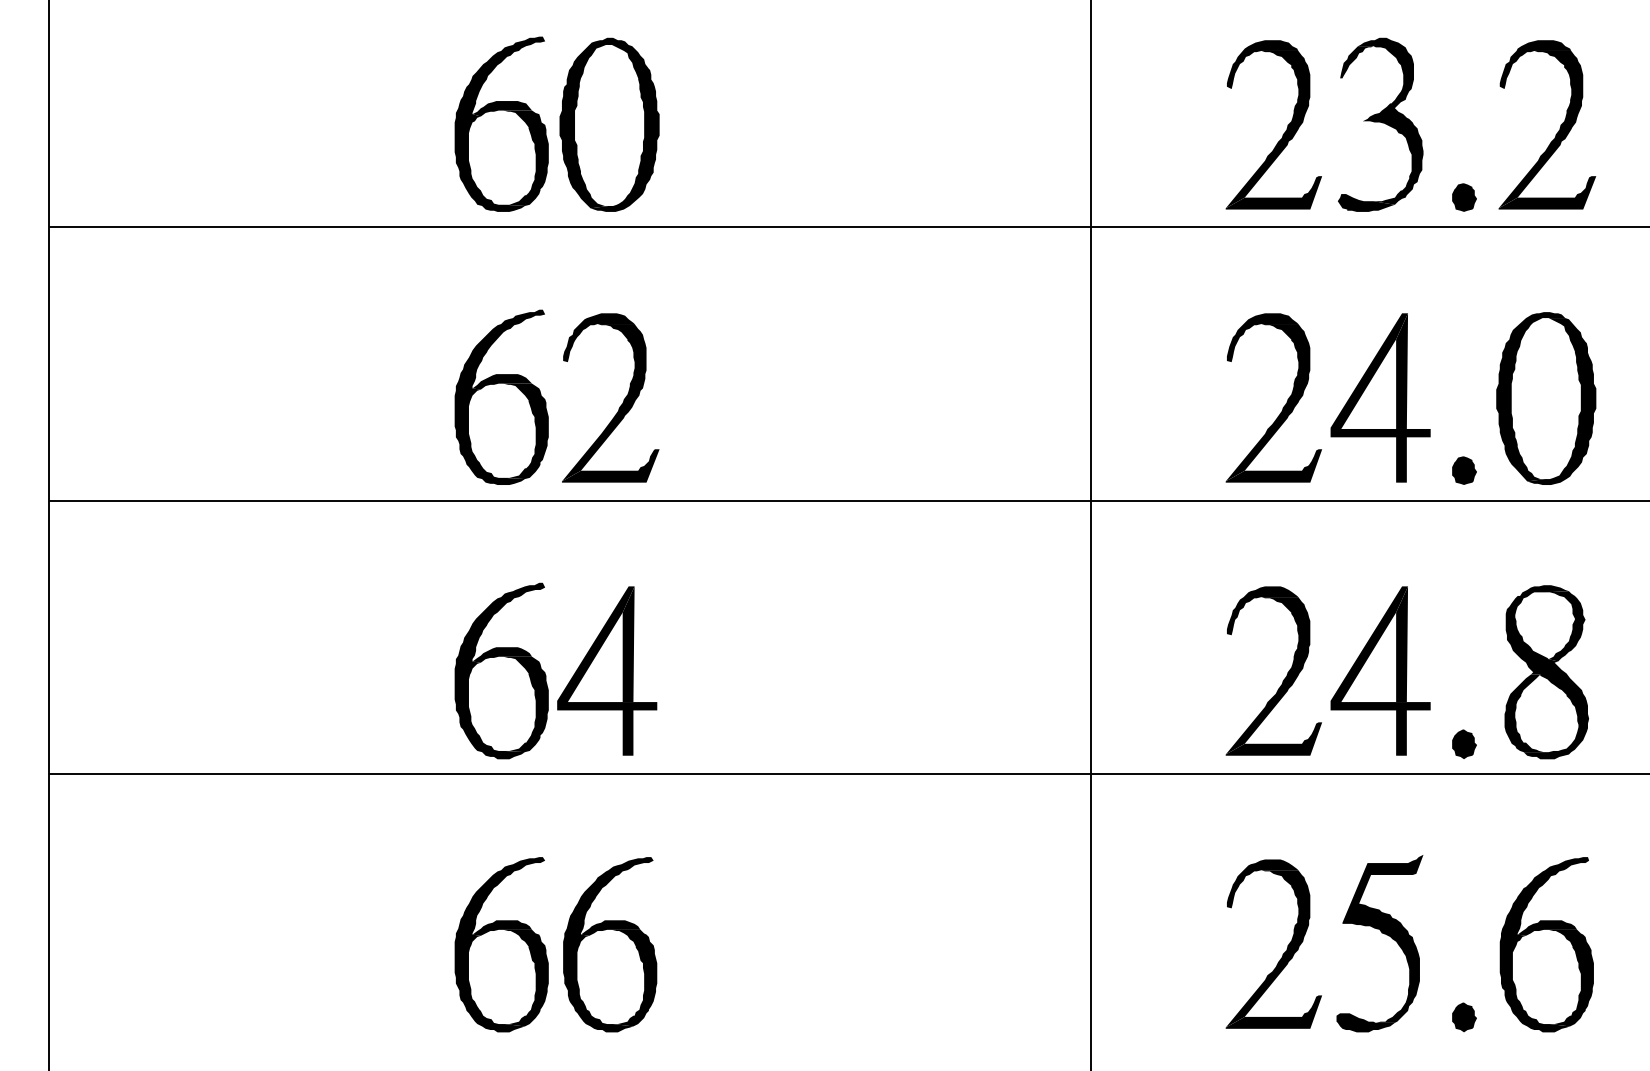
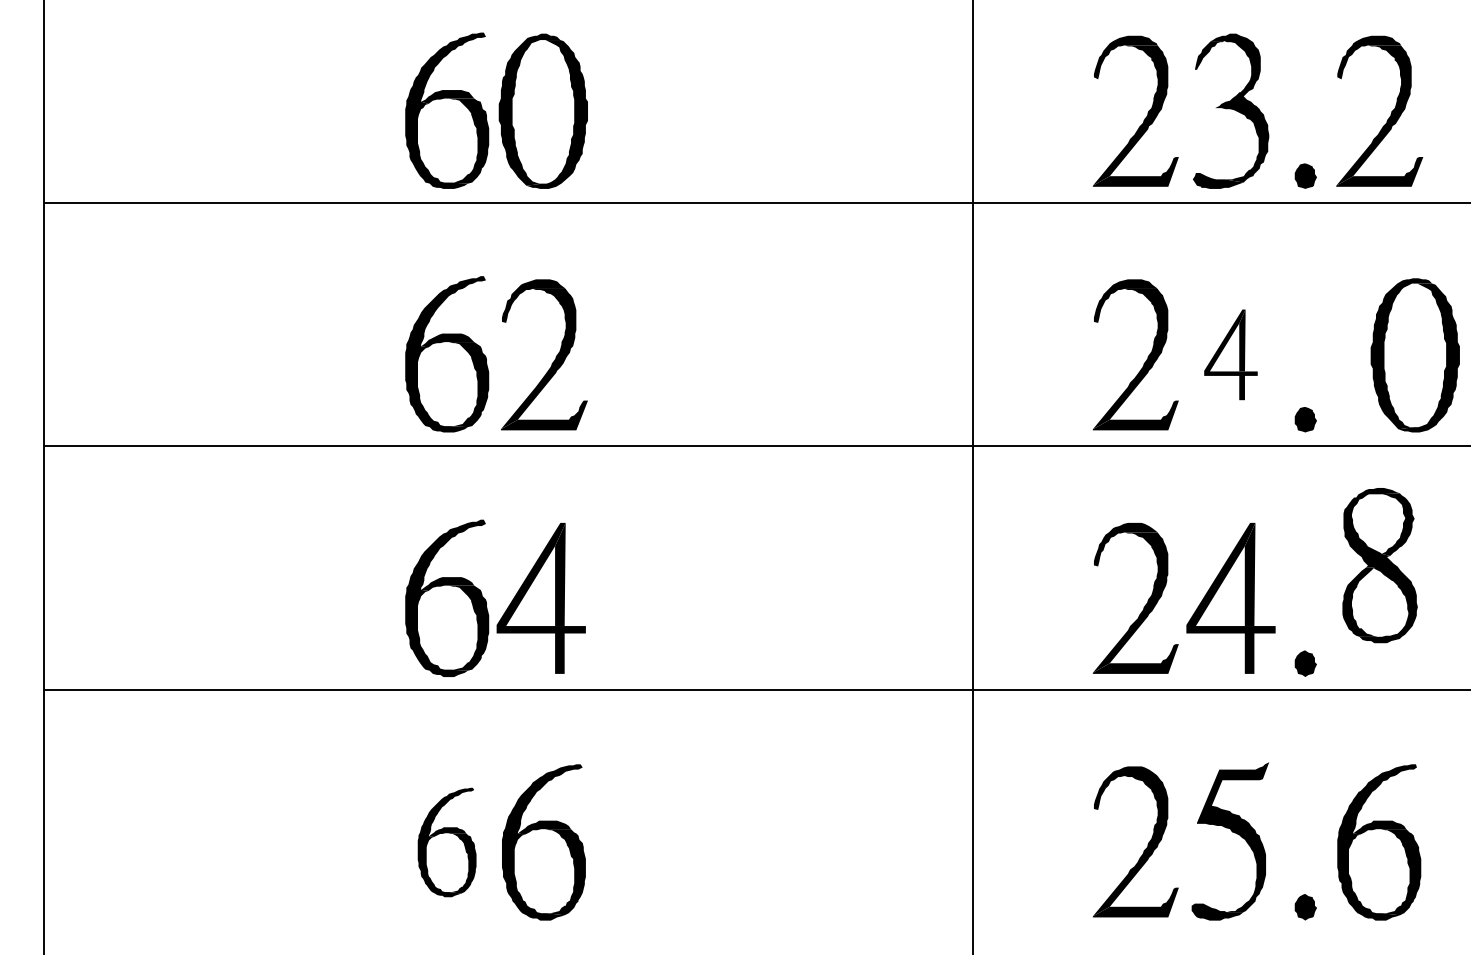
part: (1380, 397) -> (1230, 354), size x0.6
part: (1546, 398) -> (1415, 355), moved
part: (1546, 672) -> (1379, 565), moved
part: (501, 944) -> (447, 842), size x0.7

